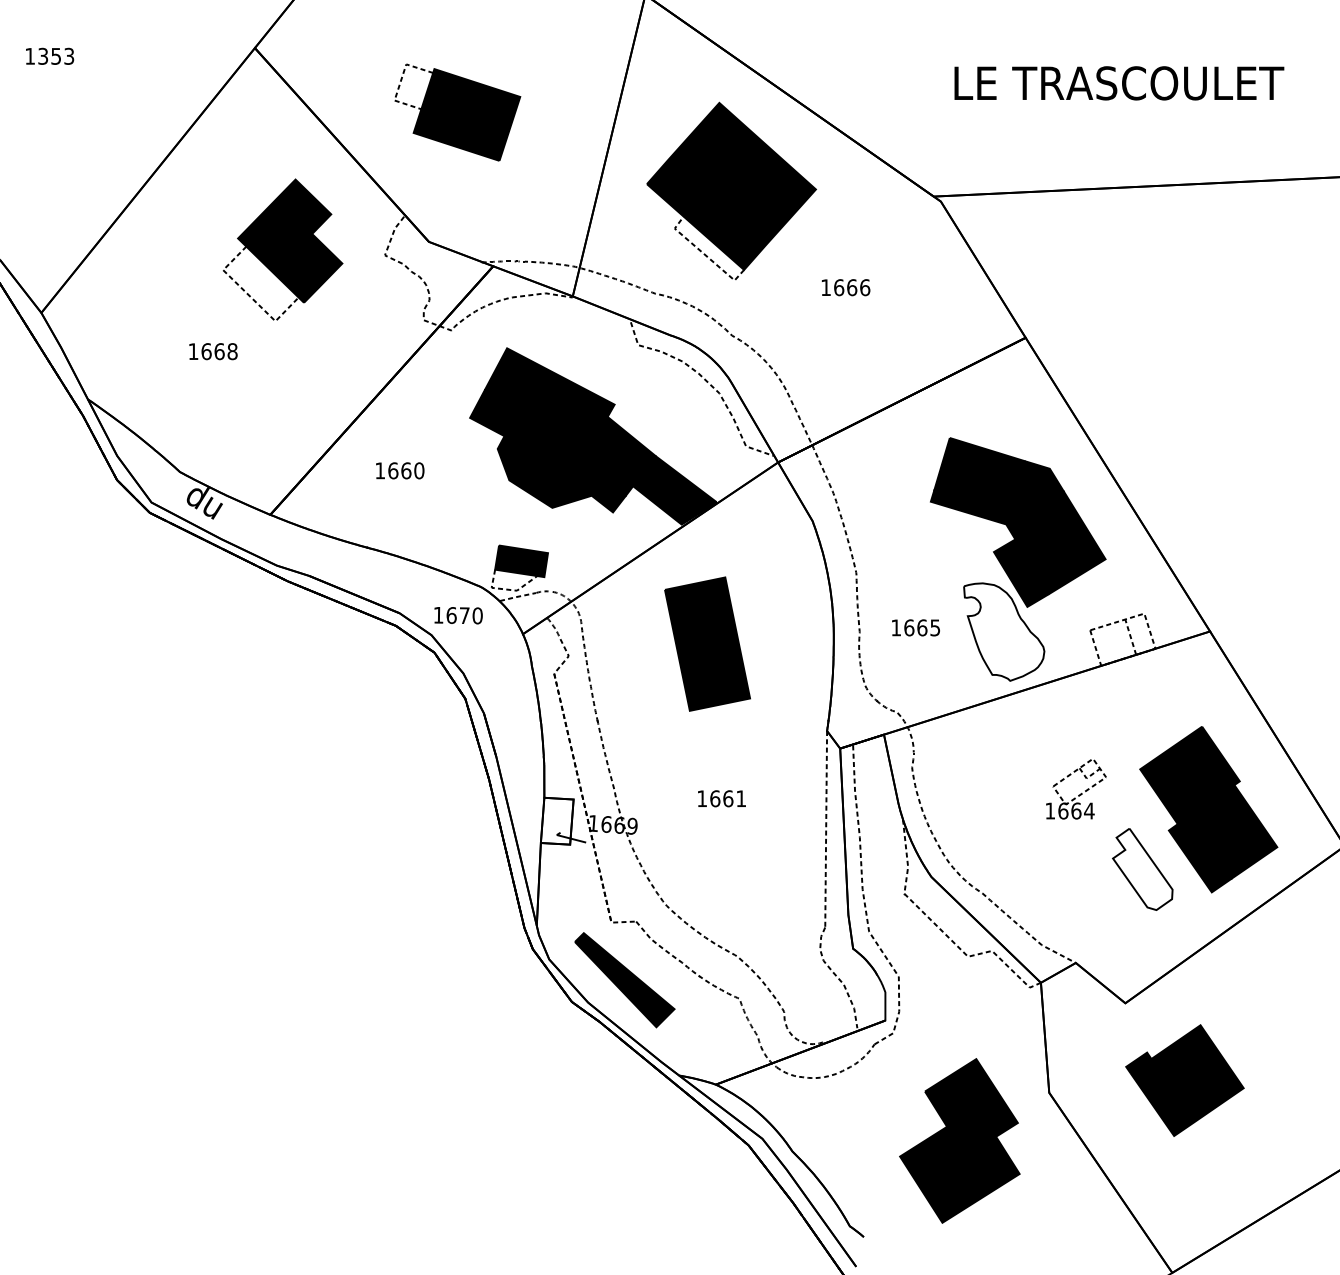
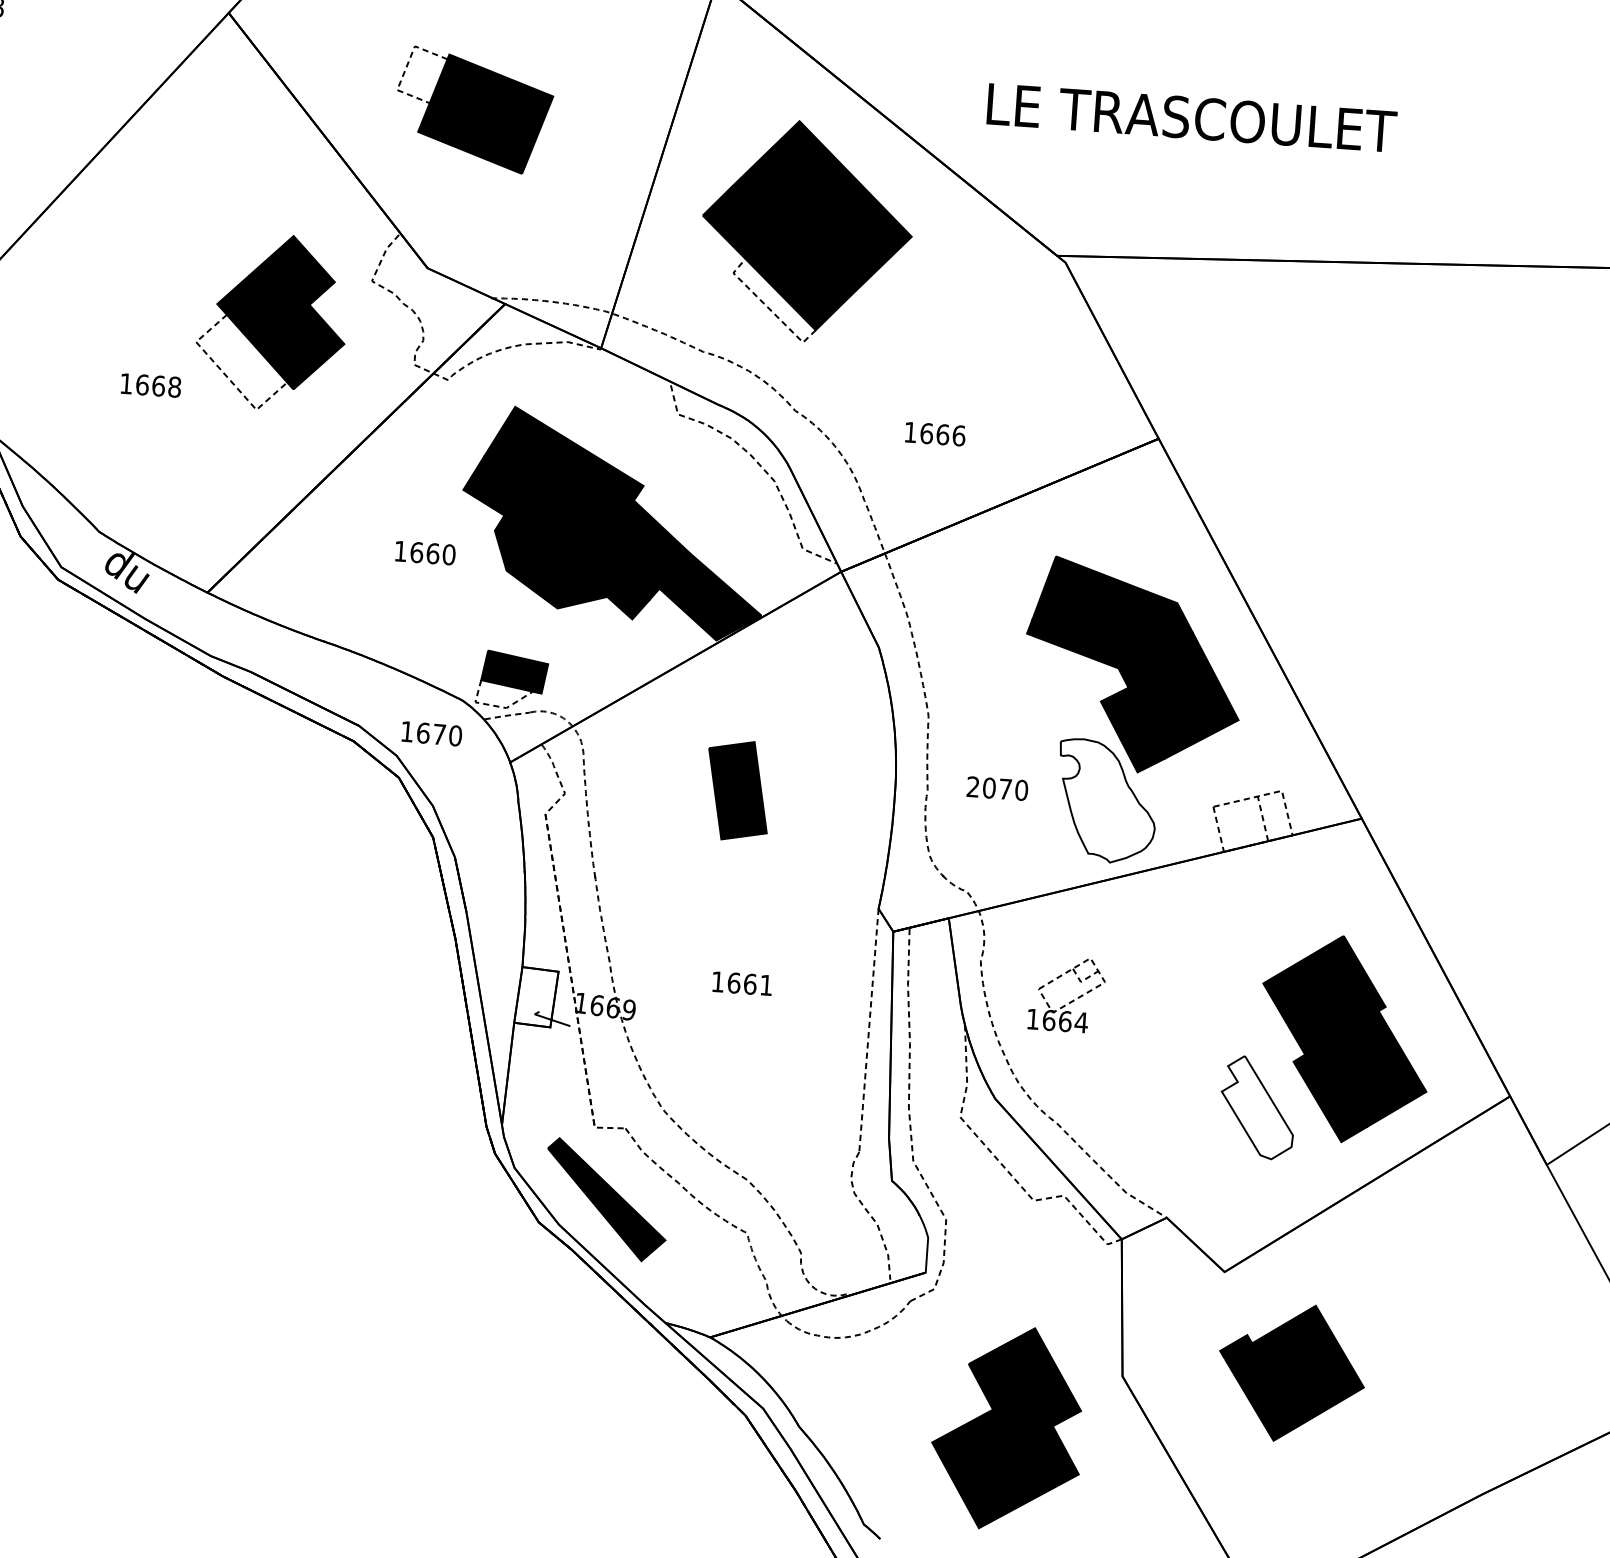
text: (1119, 83) -> (1192, 118), moved
part: (283, 249) -> (272, 321), moved
text: (845, 287) -> (934, 433), moved
text: (400, 470) -> (425, 552), moved
text: (915, 627) -> (997, 788), 1665 -> 2070
part: (707, 643) -> (737, 790), size x0.6
part: (1076, 789) -> (1067, 994), moved

